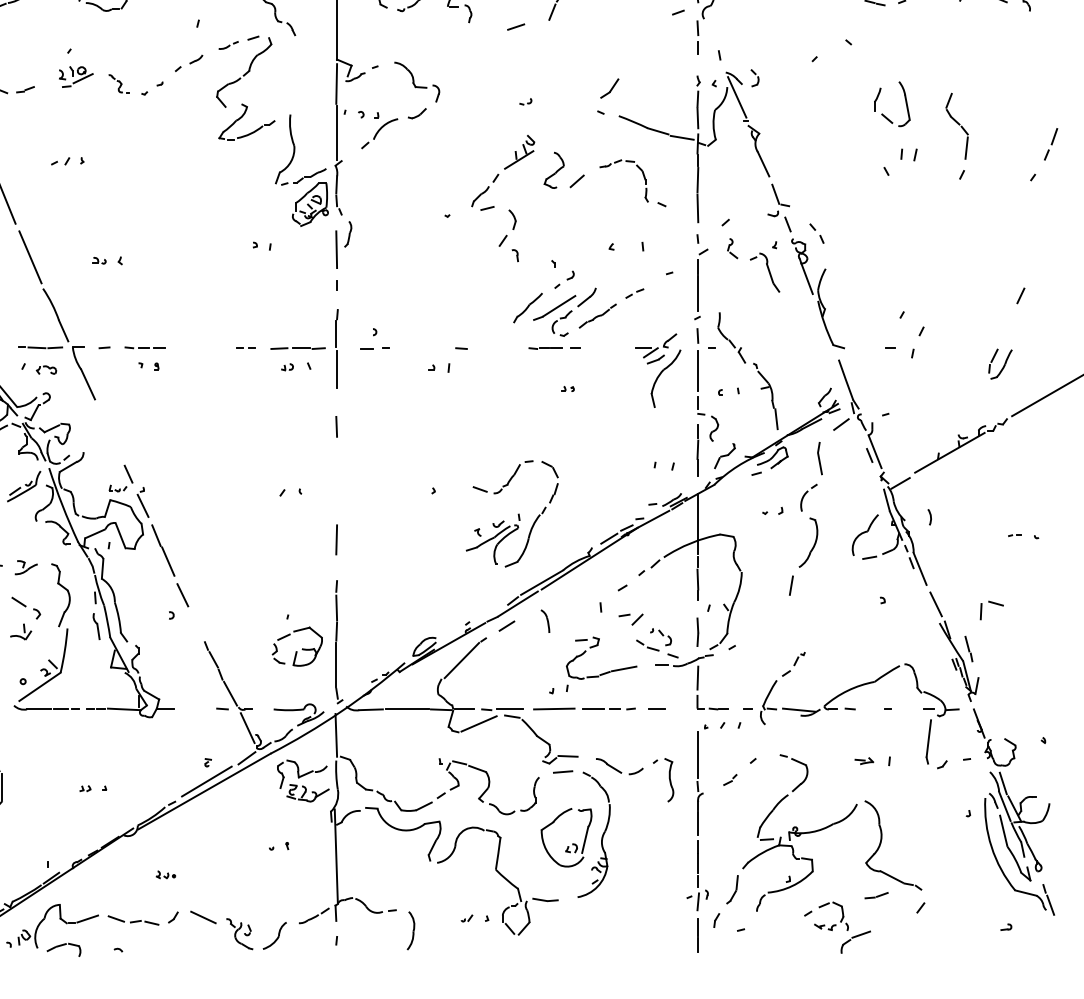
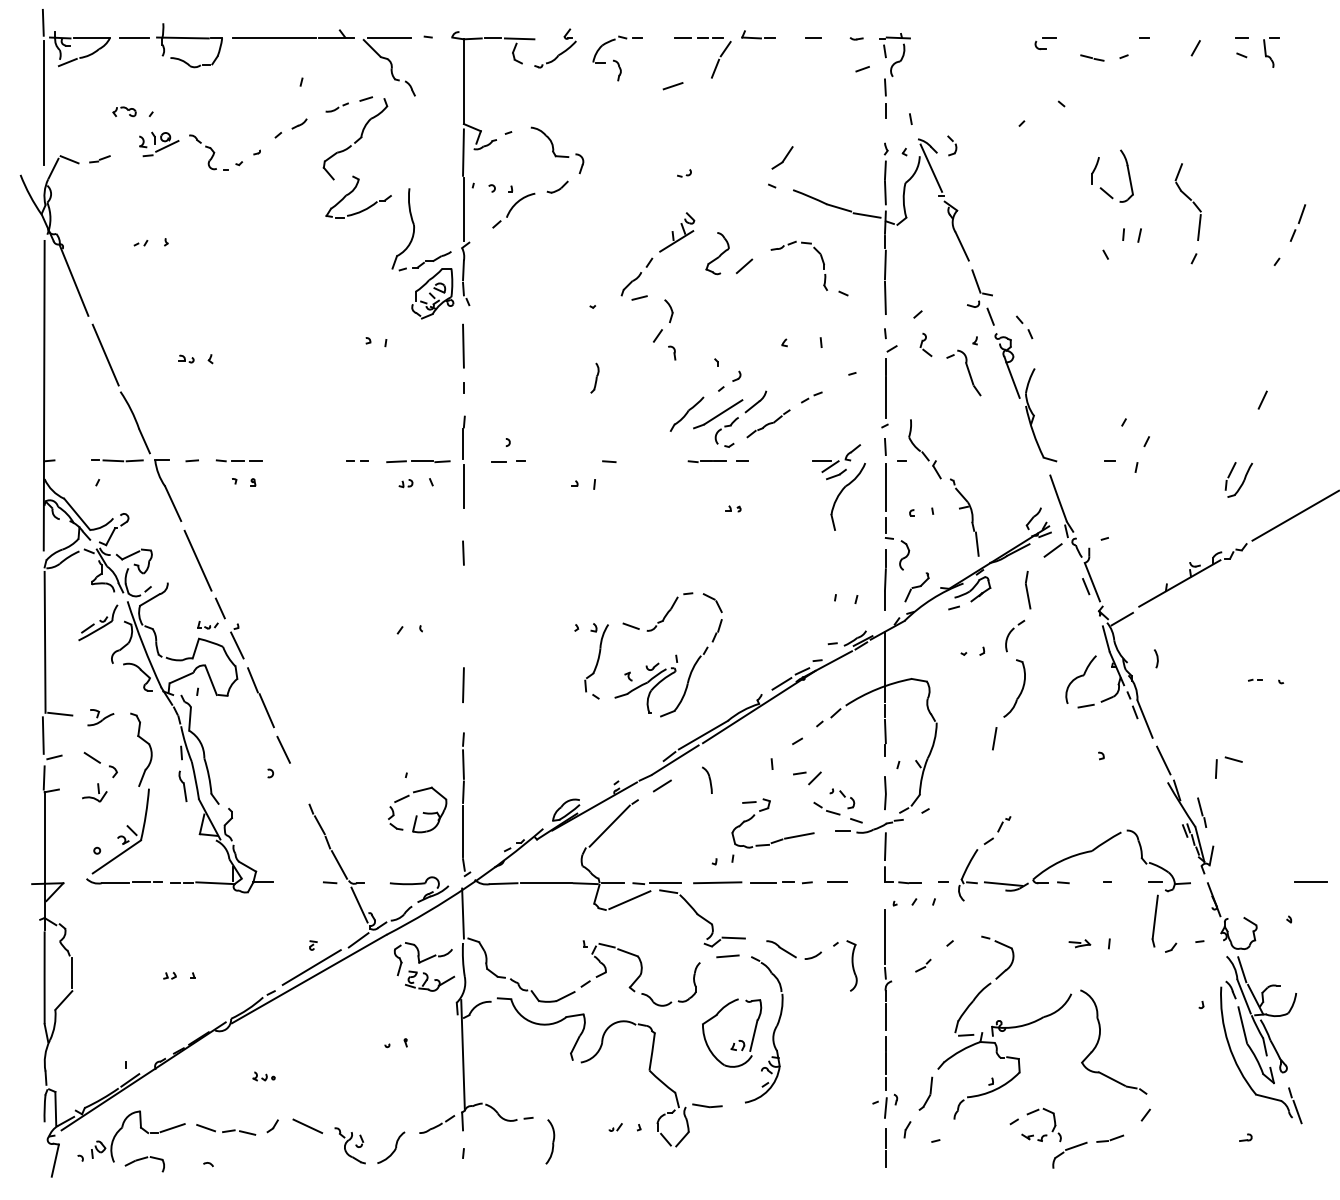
part: (118, 83) -> (208, 152), size x1.67
part: (60, 161) -> (140, 243), size x0.62
part: (347, 233) -> (594, 377), moved
part: (46, 369) -> (124, 111), moved
line: (109, 433) -> (197, 560), added
part: (450, 519) -> (596, 661), added
line: (1062, 708) -> (1311, 882), added
part: (876, 895) -> (1110, 1138), moved

